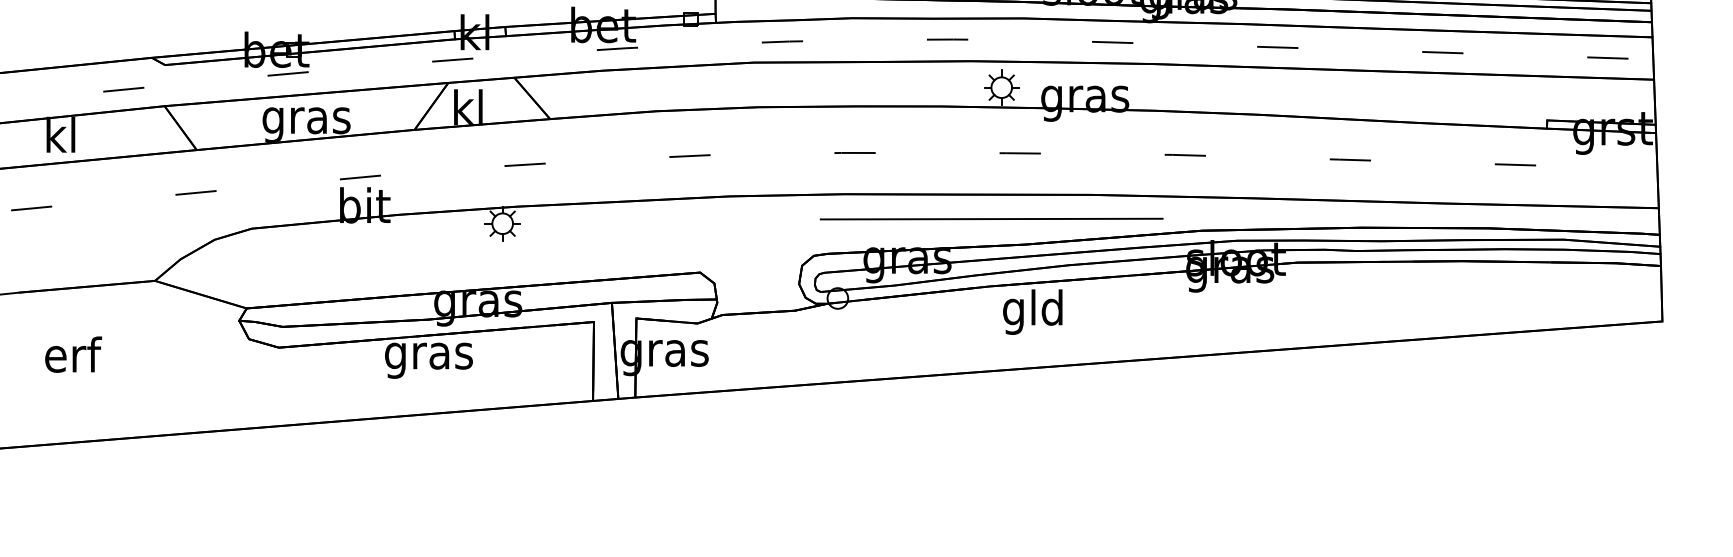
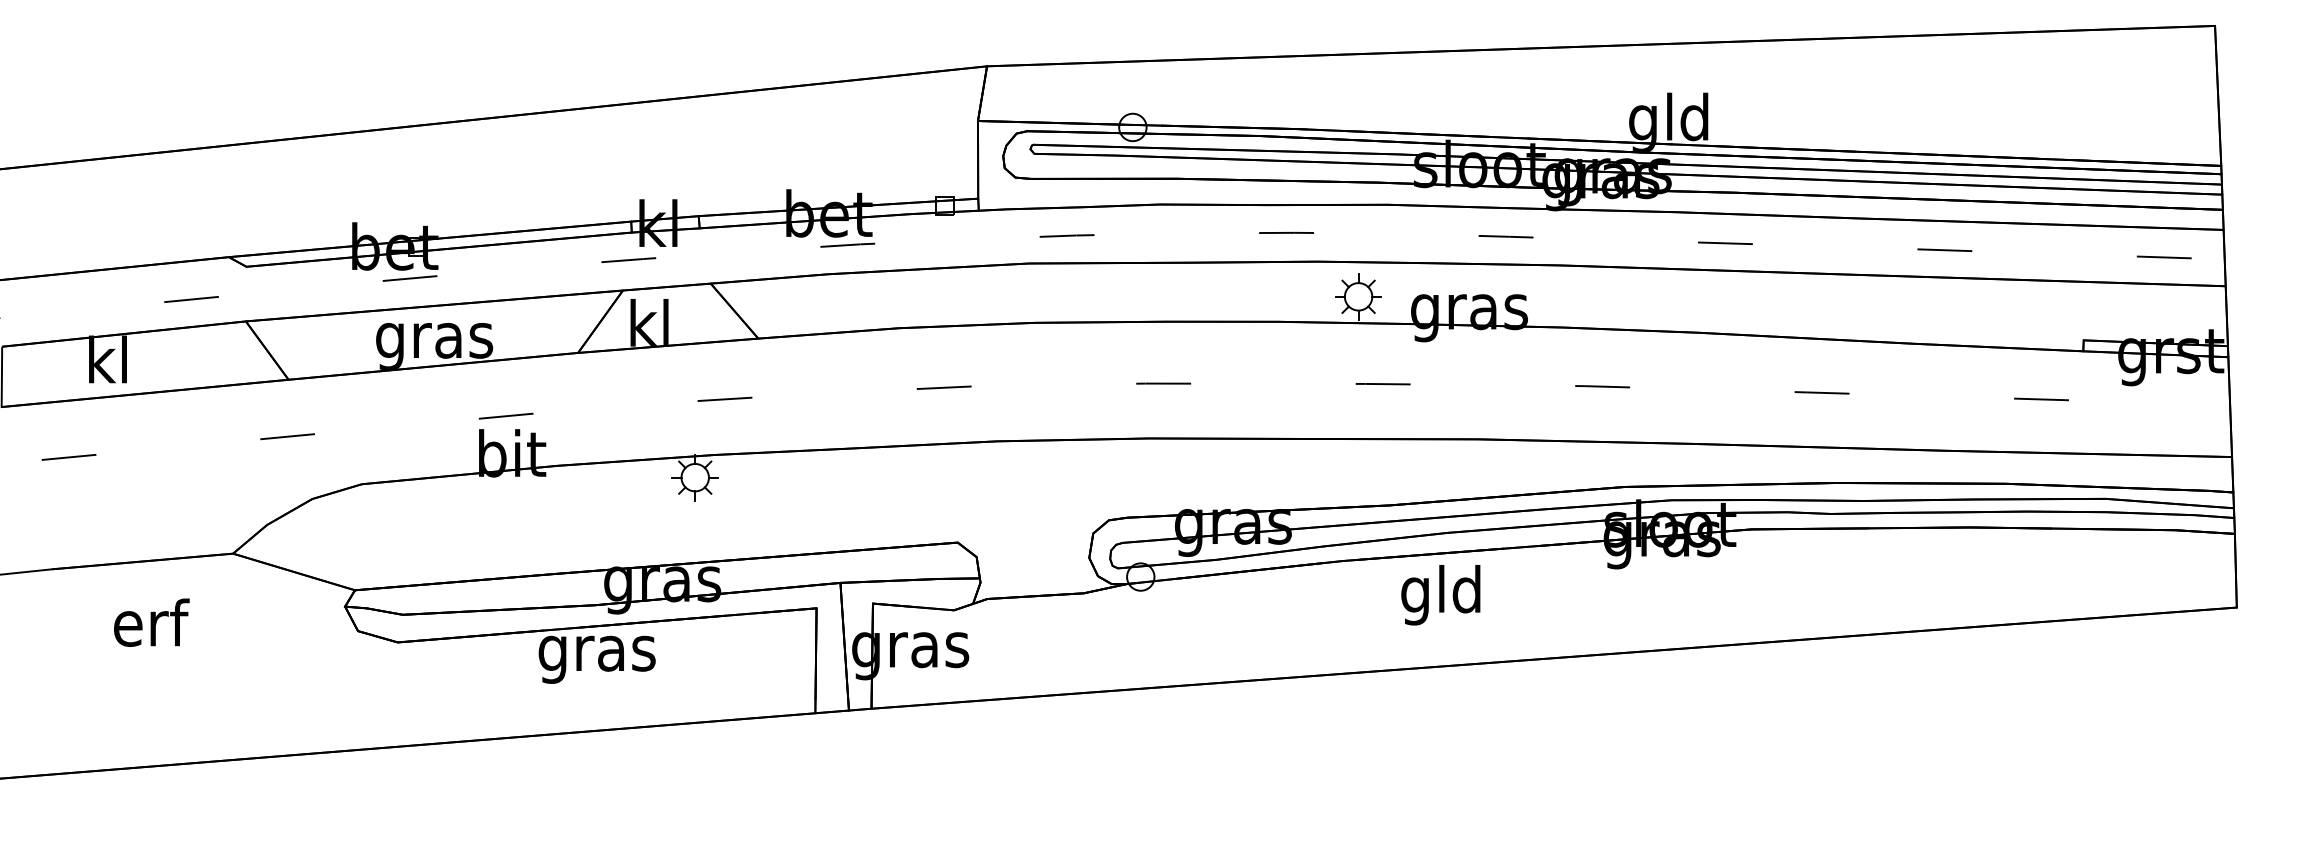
line: (991, 219) -> (1345, 471), removed
text: (1032, 312) -> (1440, 595), moved
text: (73, 354) -> (151, 622), moved

